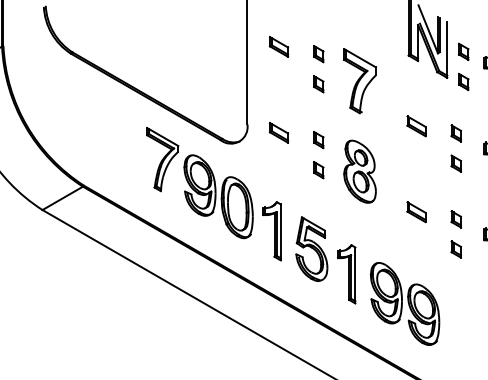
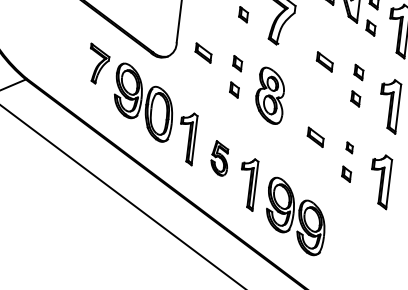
part: (162, 159) -> (98, 64), size x0.7
part: (455, 219) -> (349, 147), size x0.7
part: (311, 248) -> (219, 158), size x0.6

